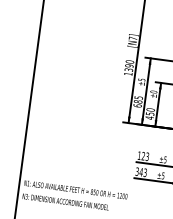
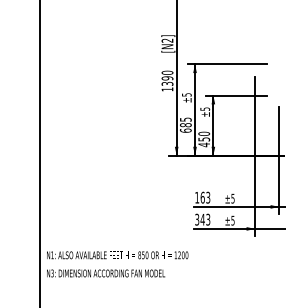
text: (133, 38) -> (167, 40), [N7] -> [N2]
text: (153, 91) -> (204, 108), ±0 -> ±5
text: (143, 156) -> (202, 197), 123 -> 163

